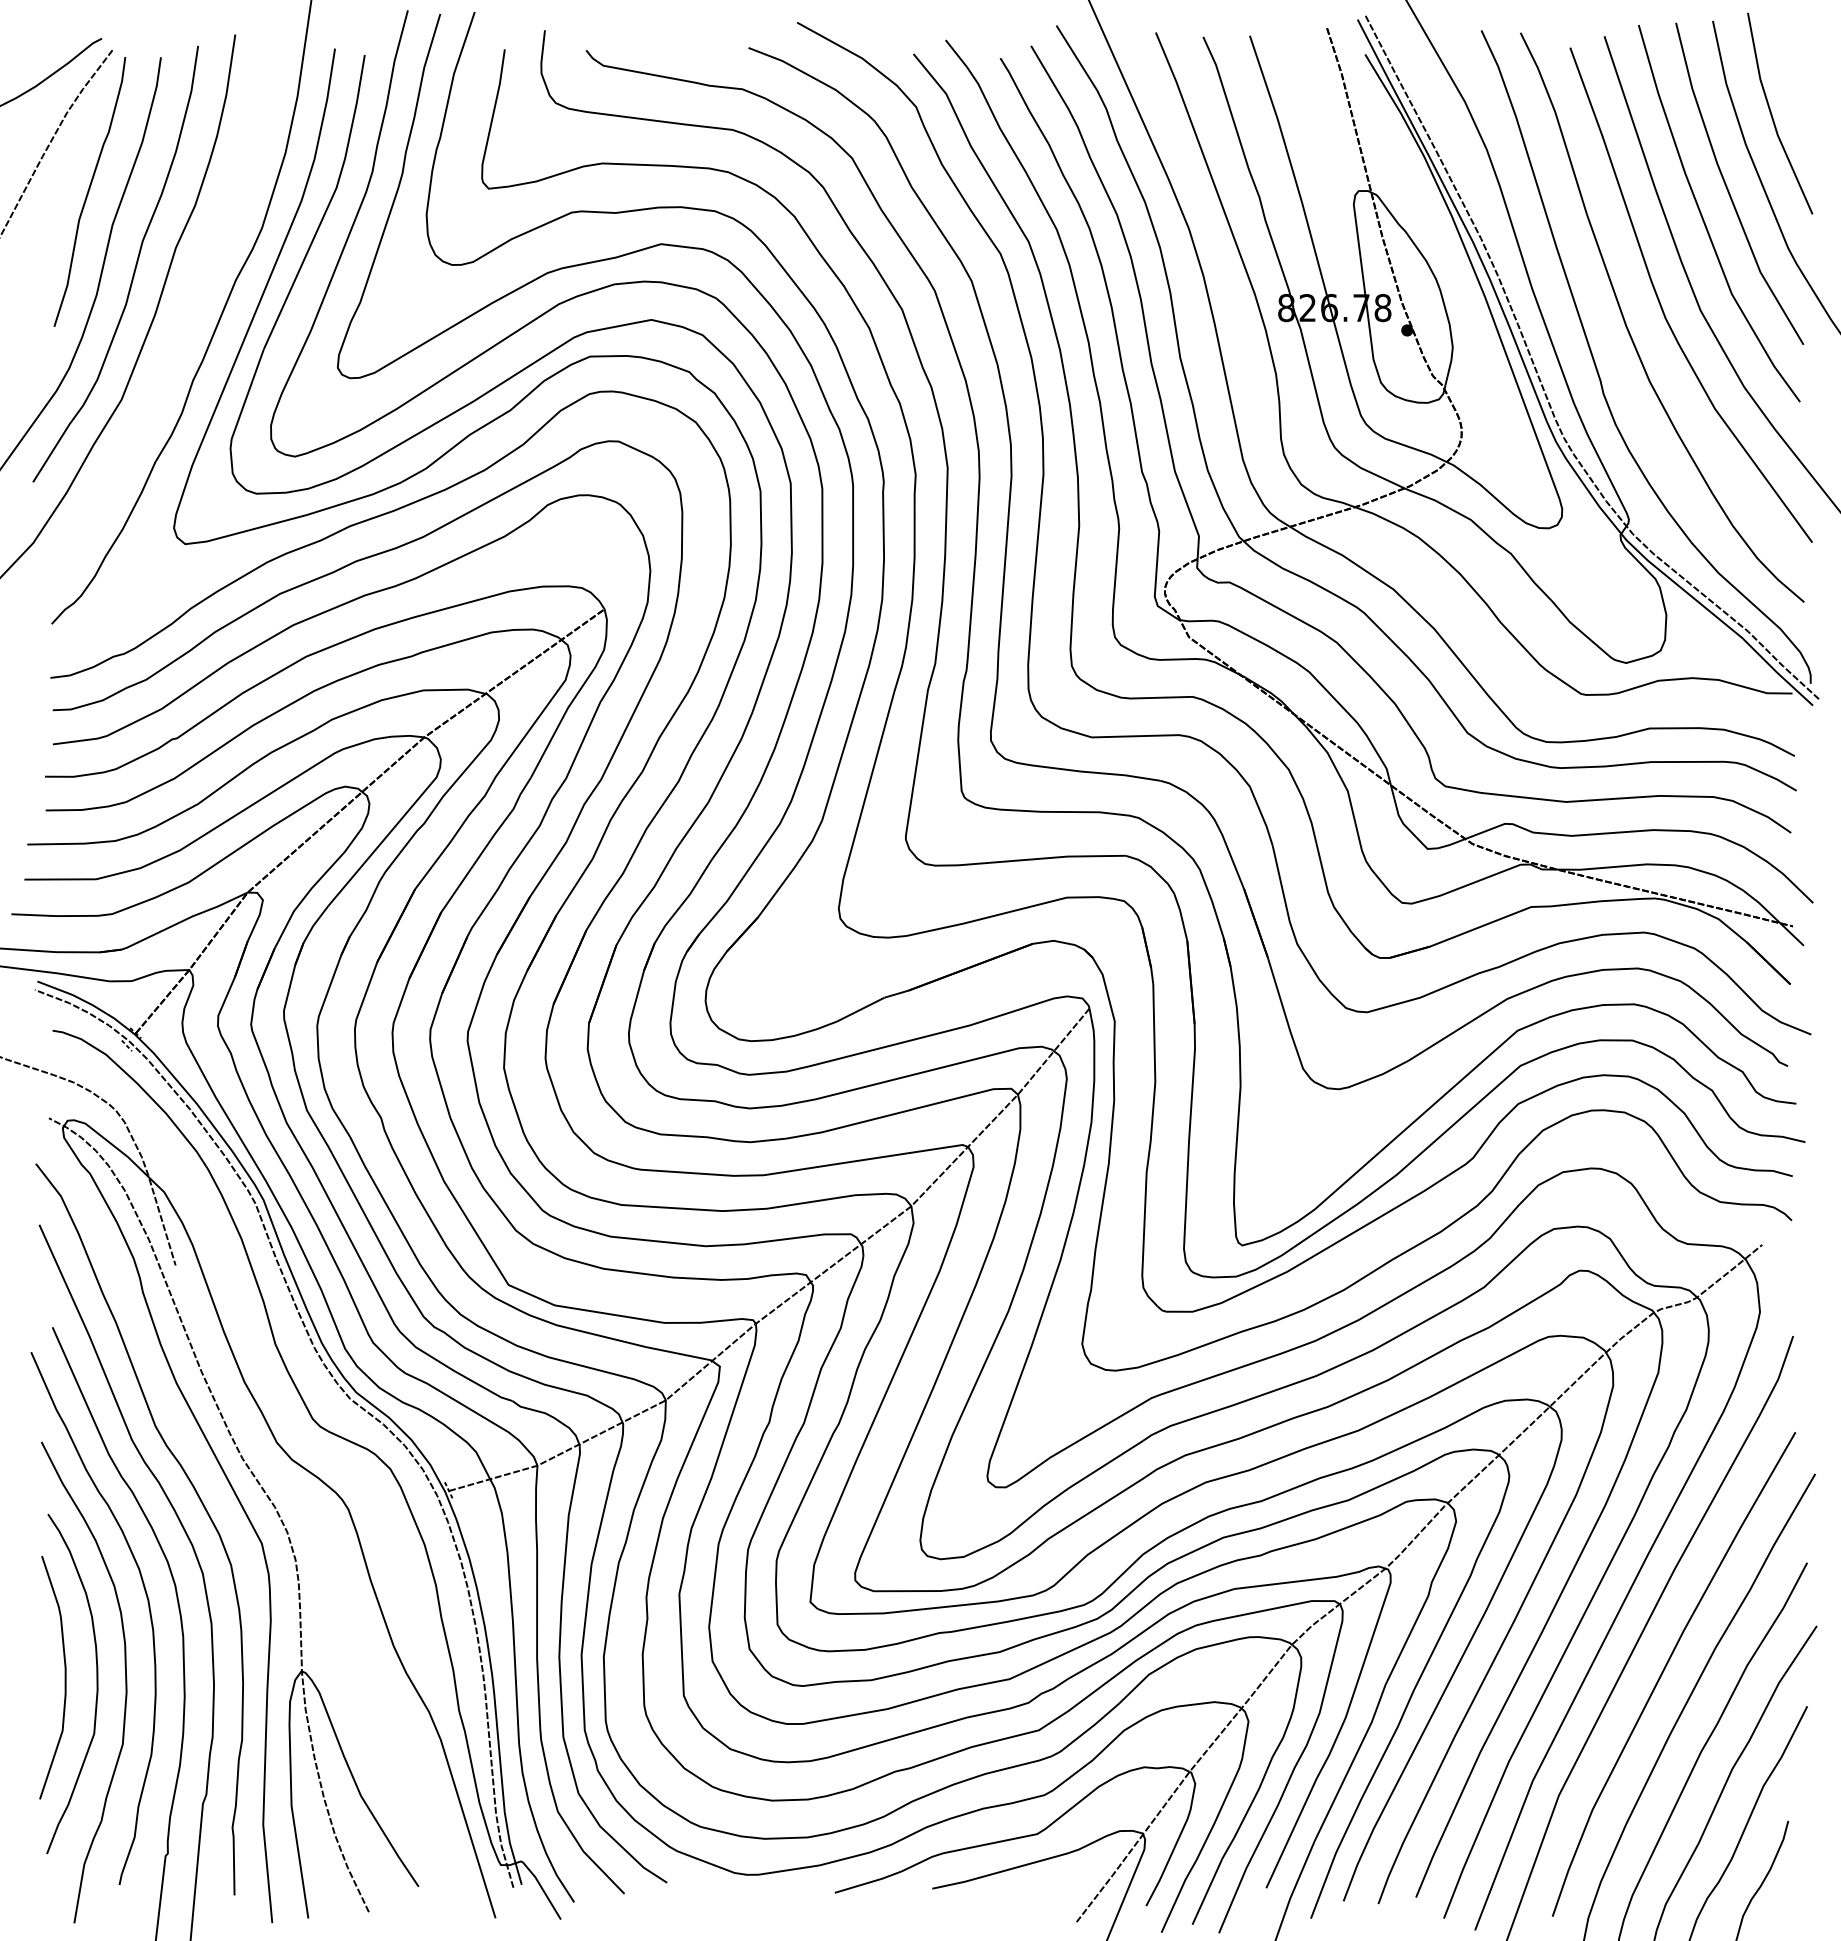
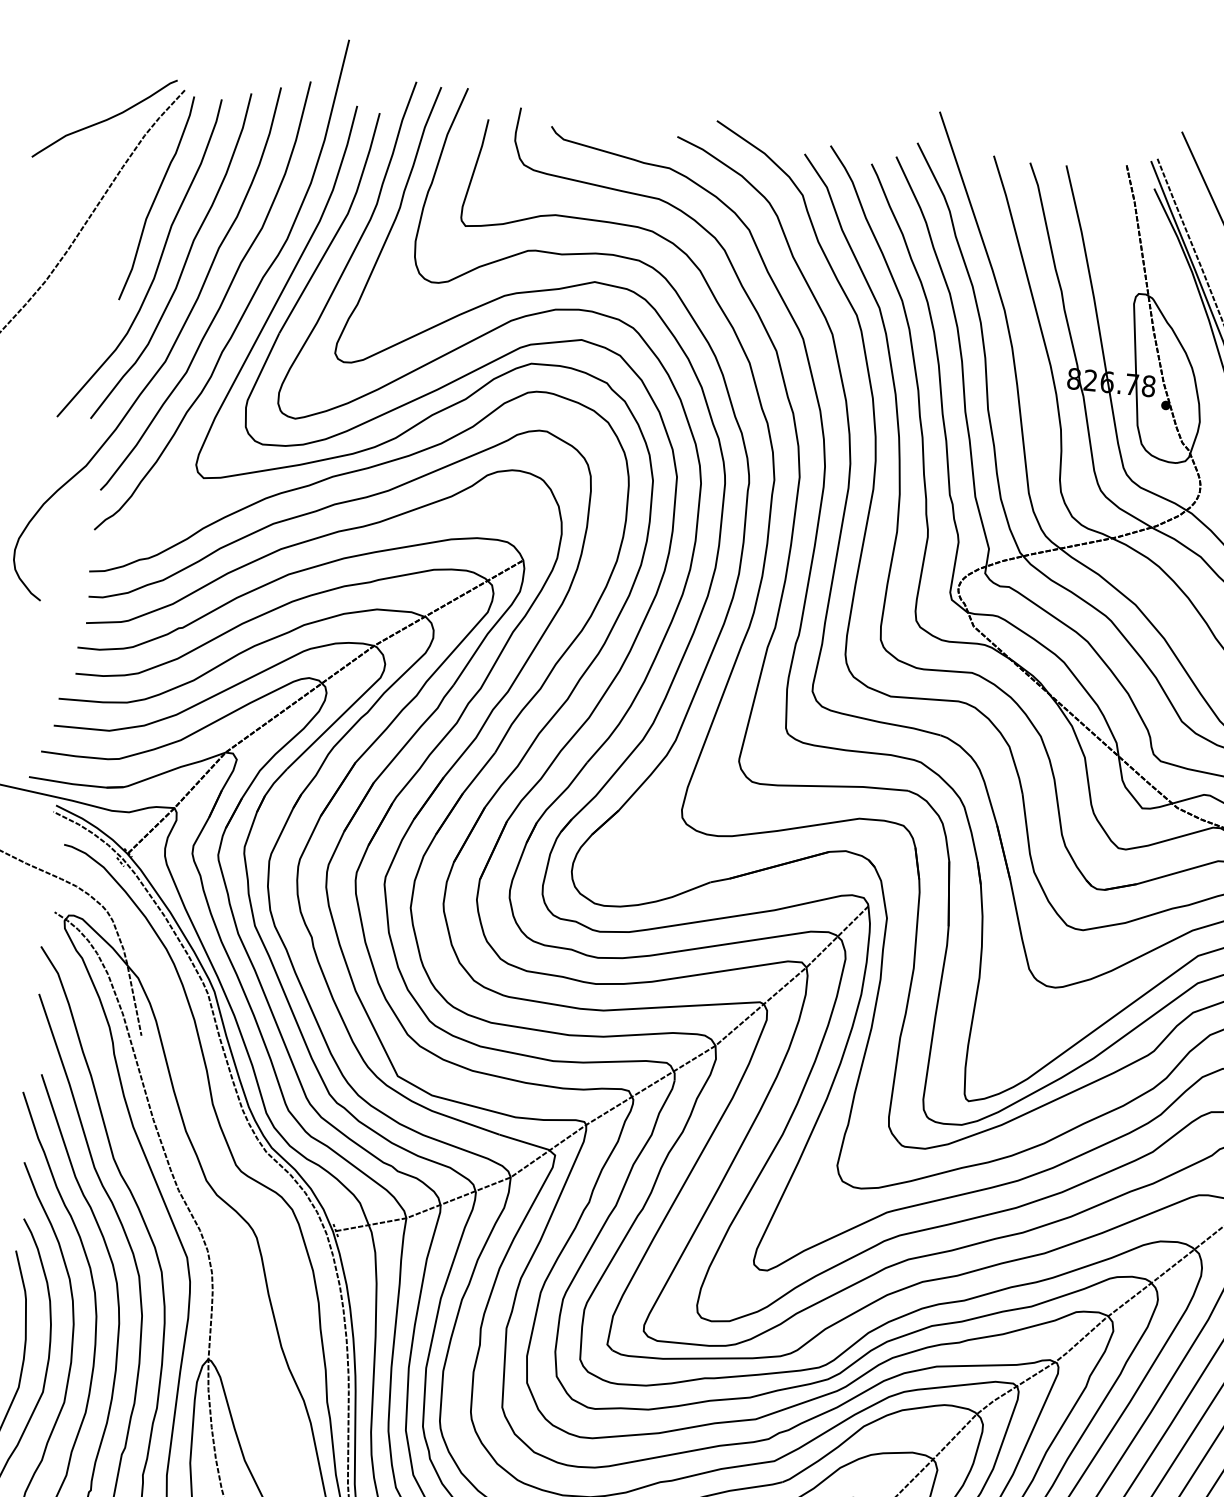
curve: (189, 306) -> (225, 294), added

